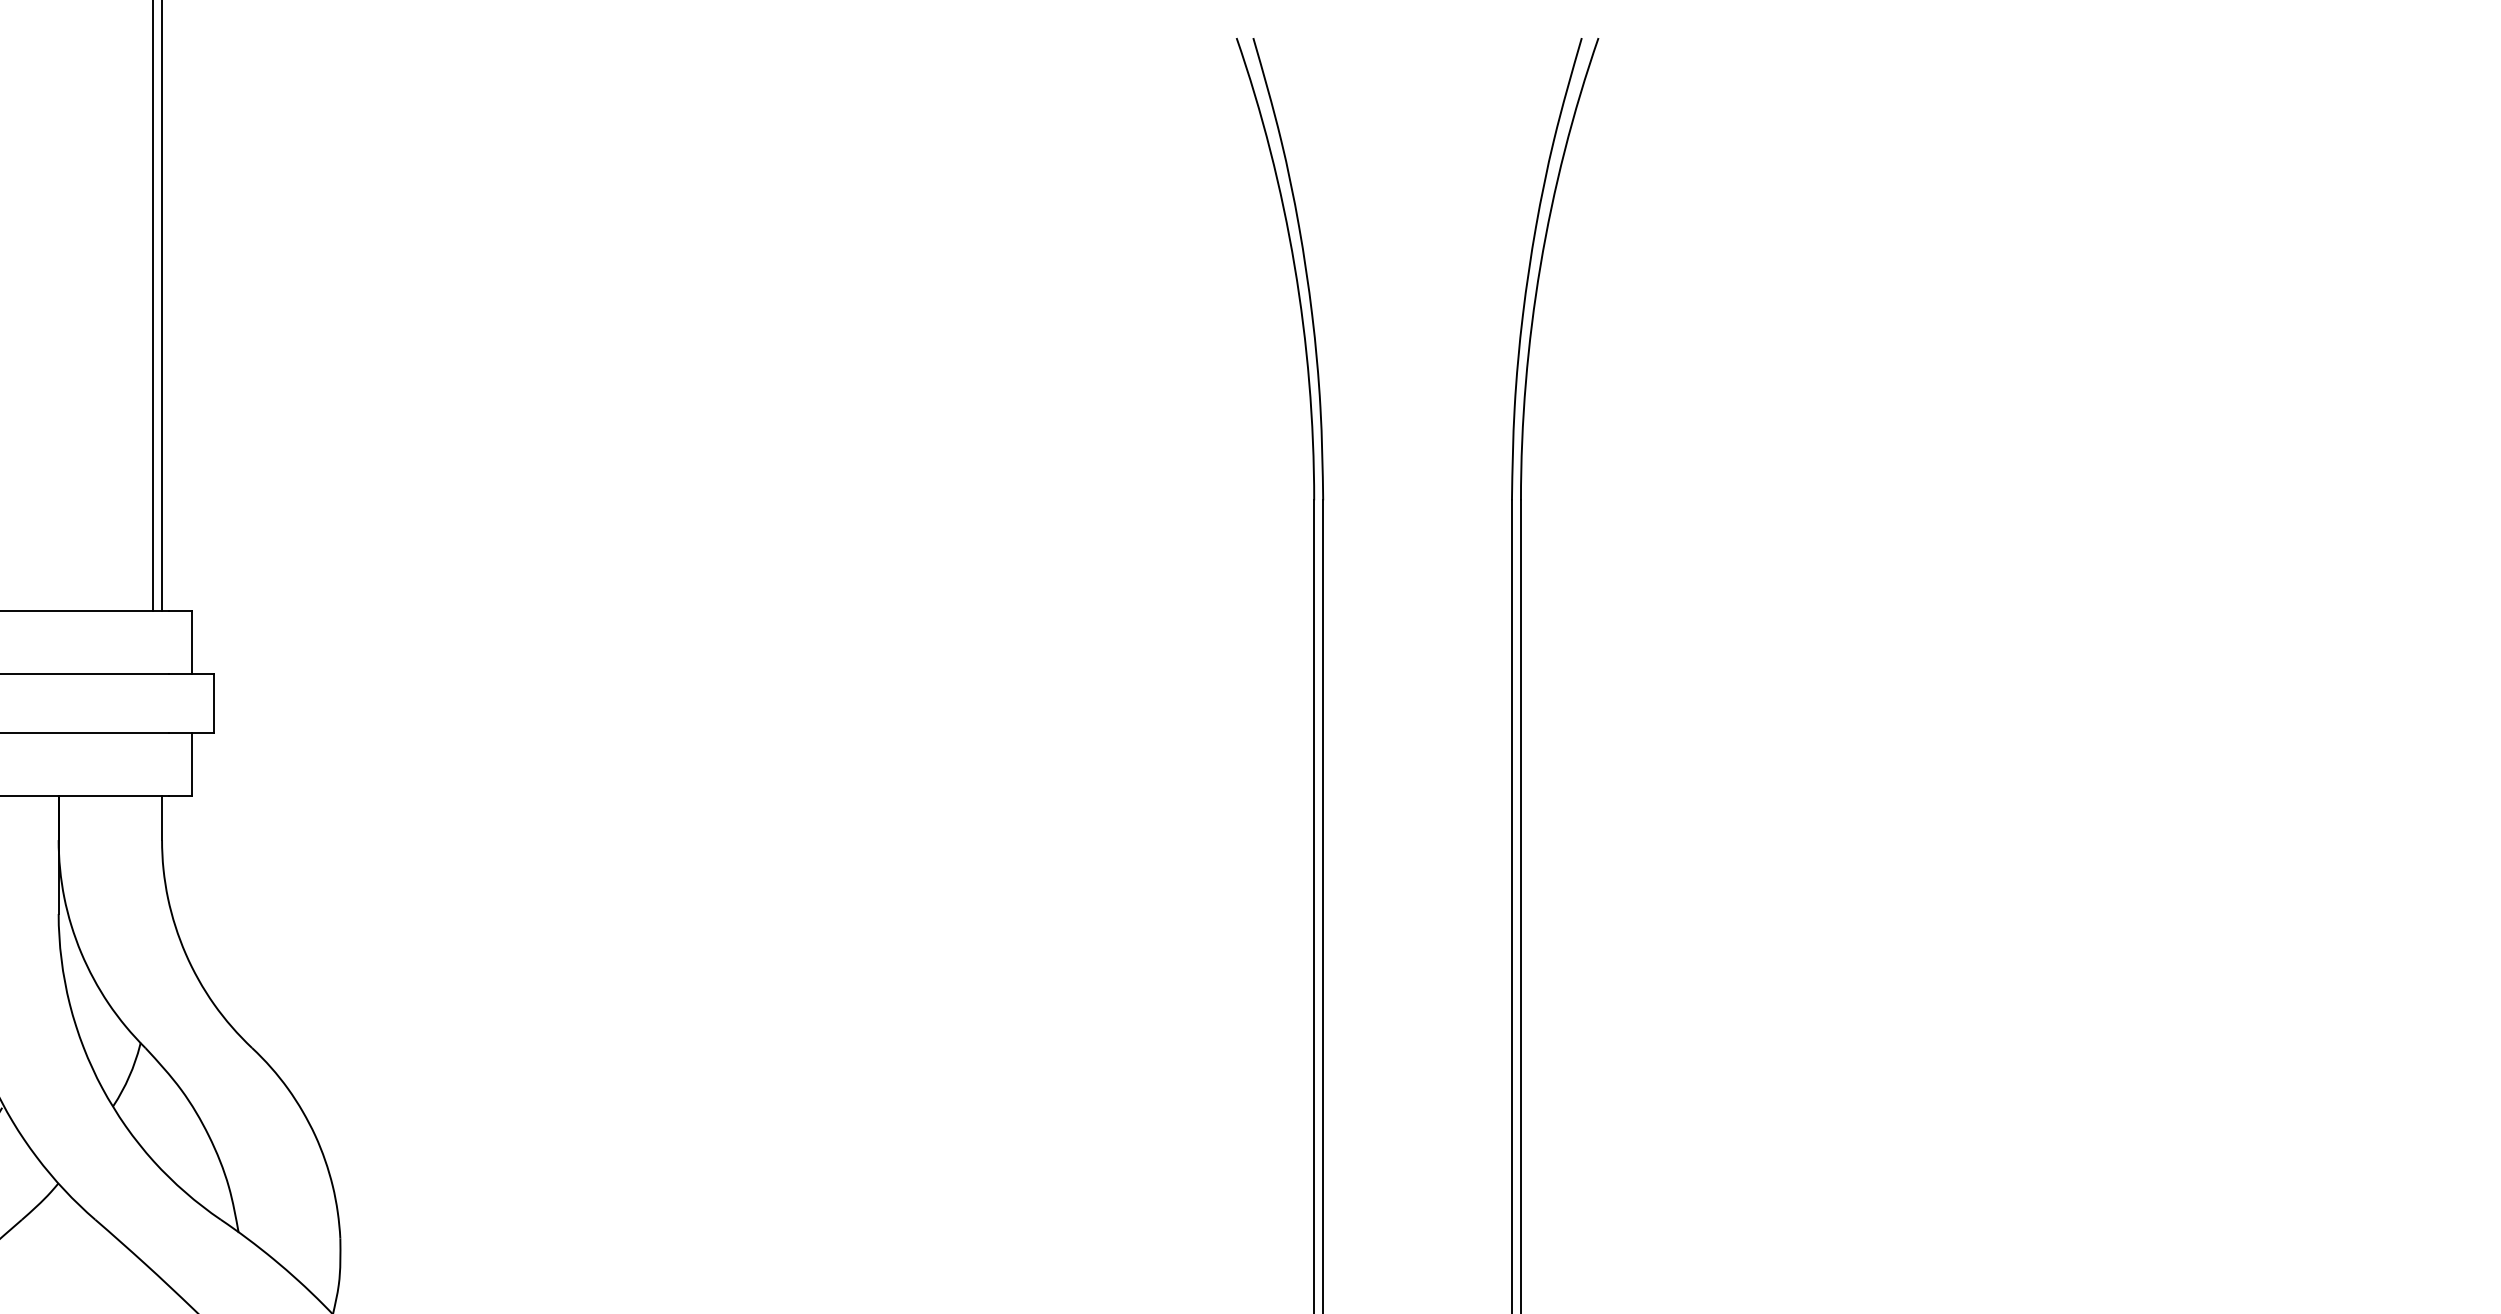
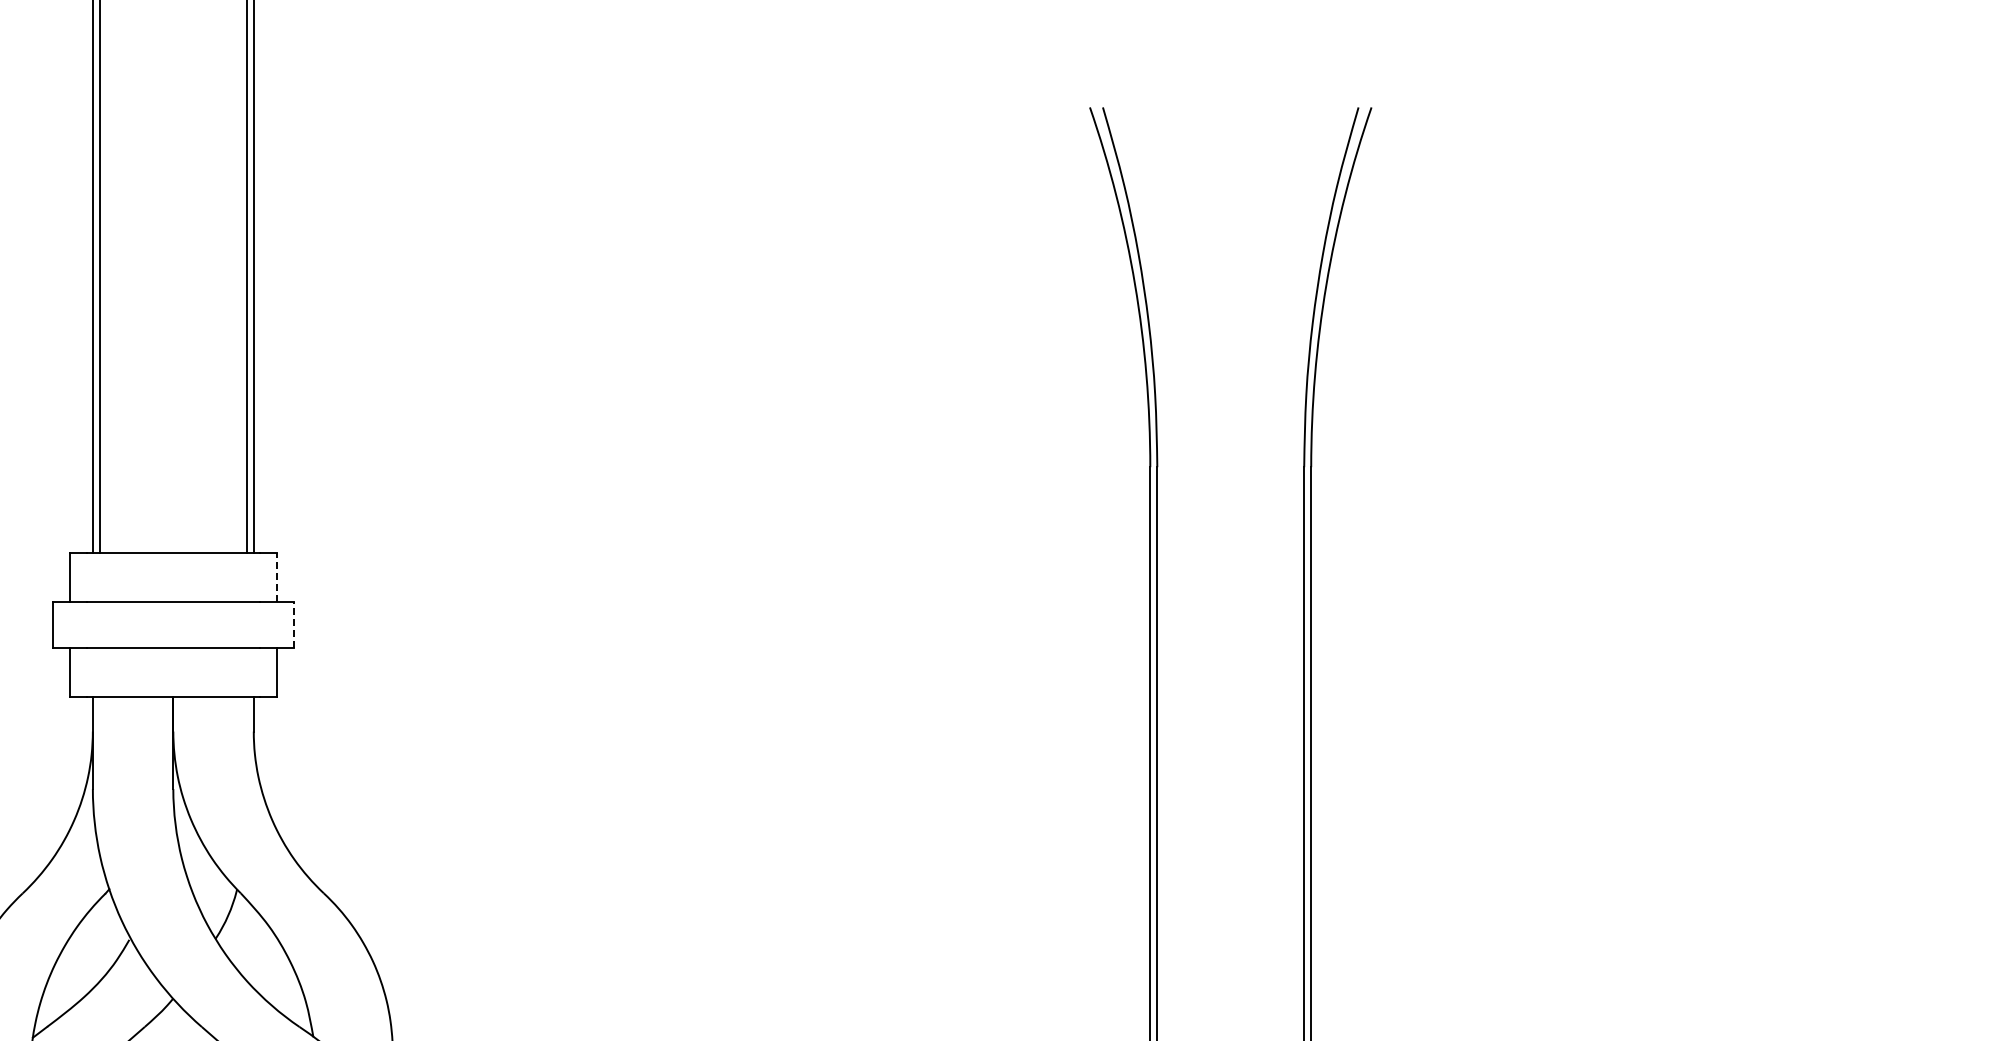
line: (191, 642) -> (276, 577), solid -> dashed
line: (214, 703) -> (294, 625), solid -> dashed

